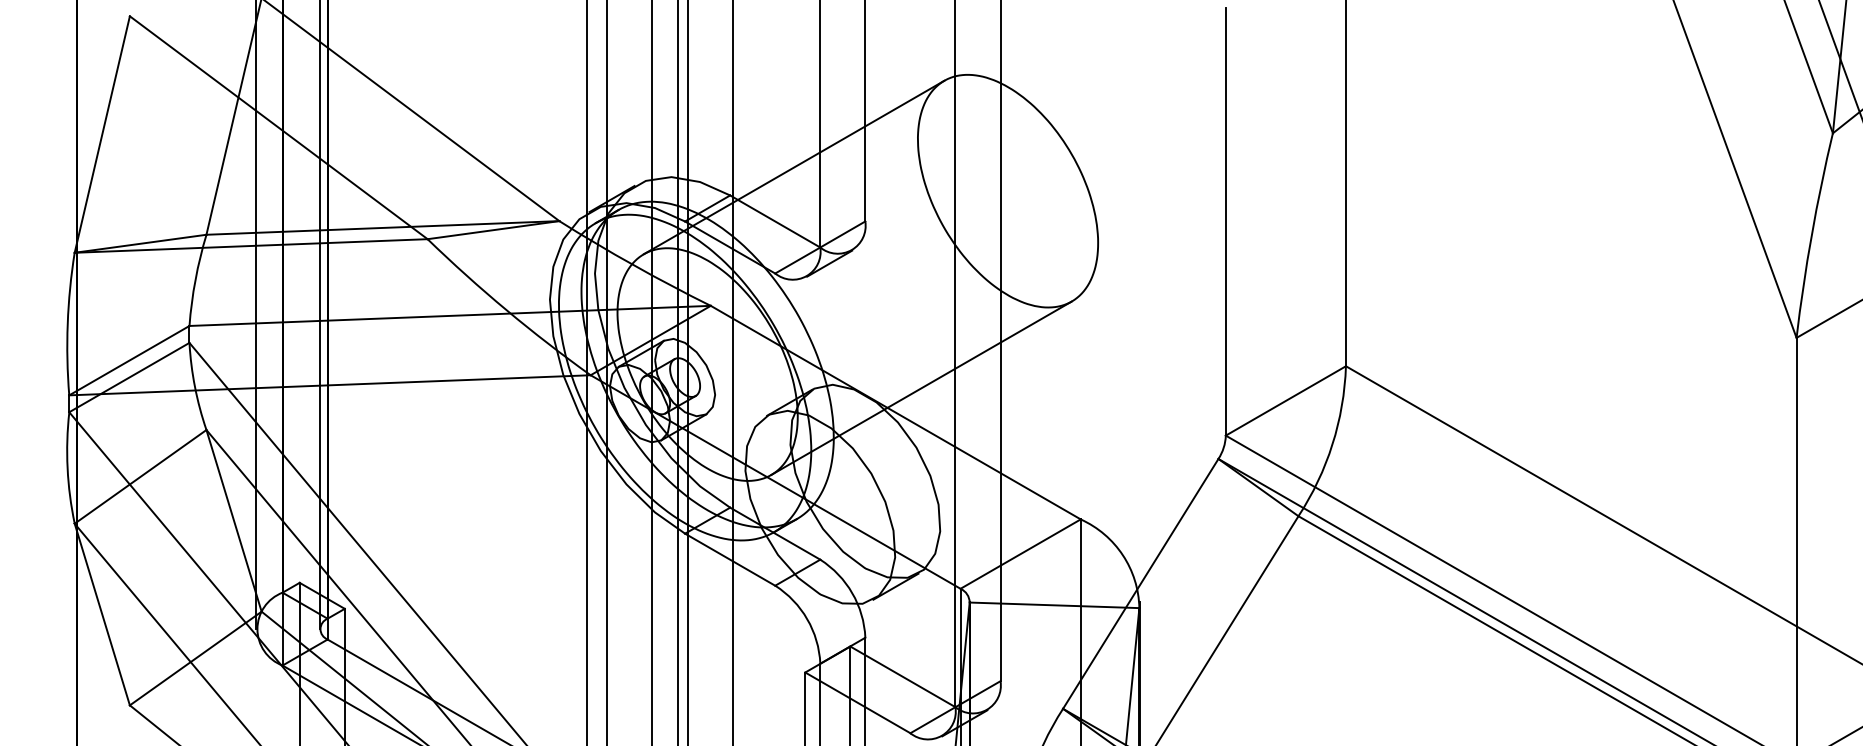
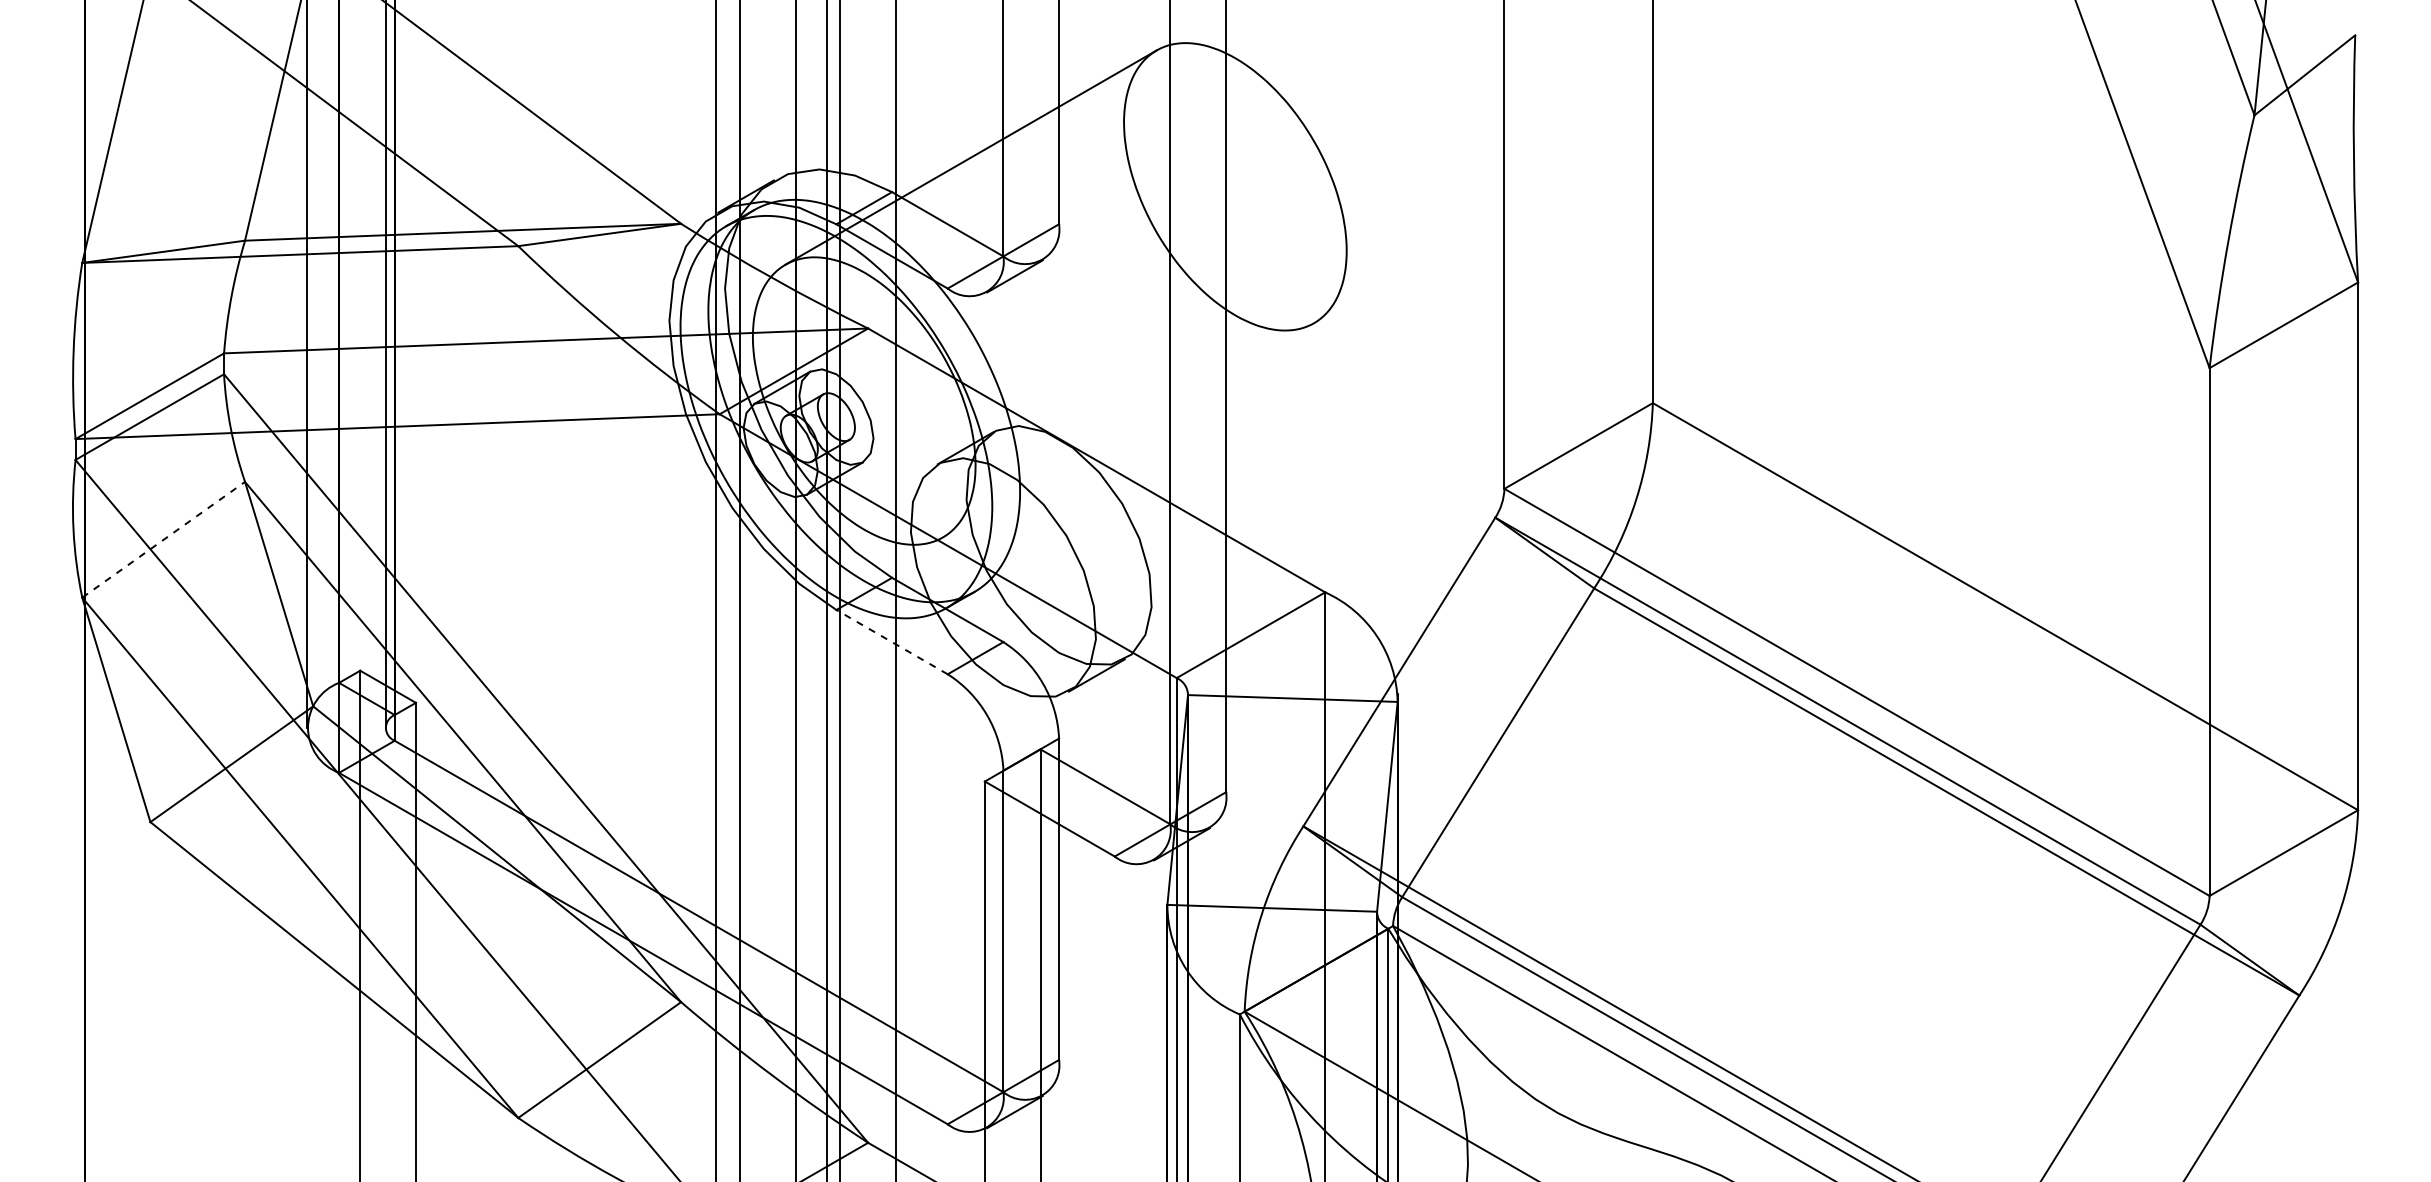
line: (921, 388) -> (1128, 430), removed
line: (140, 476) -> (163, 539), solid -> dashed
line: (729, 559) -> (891, 641), solid -> dashed

